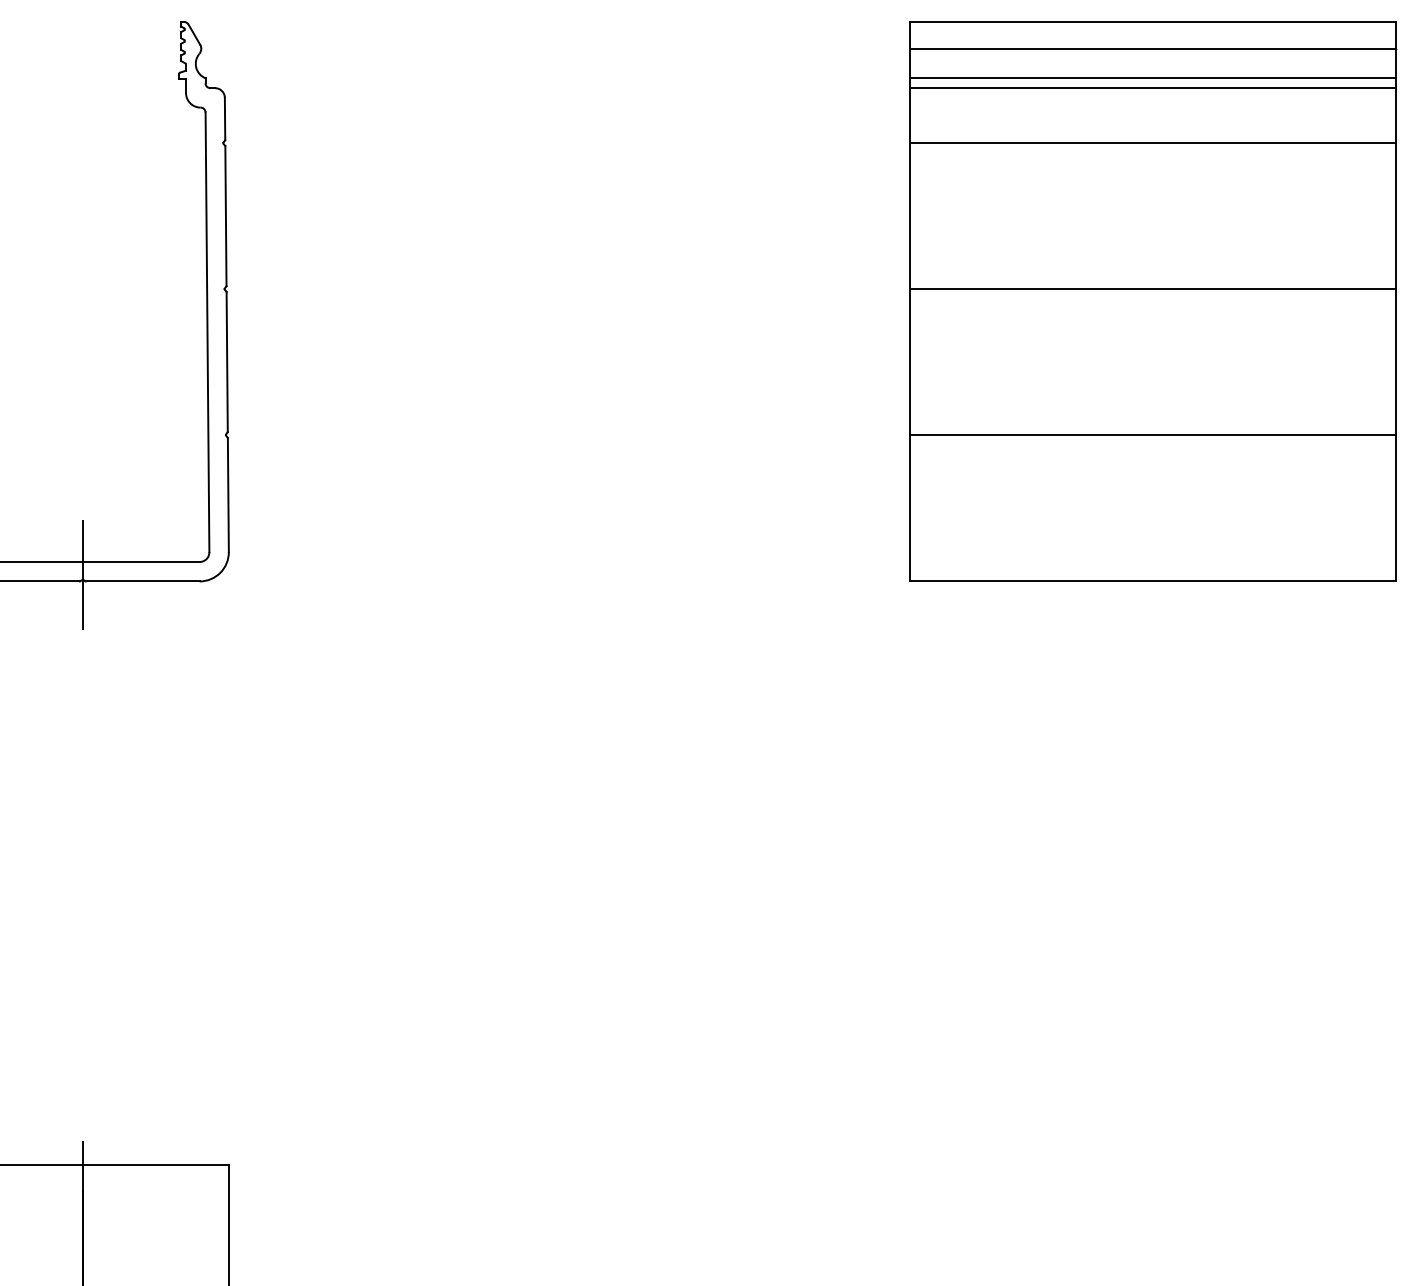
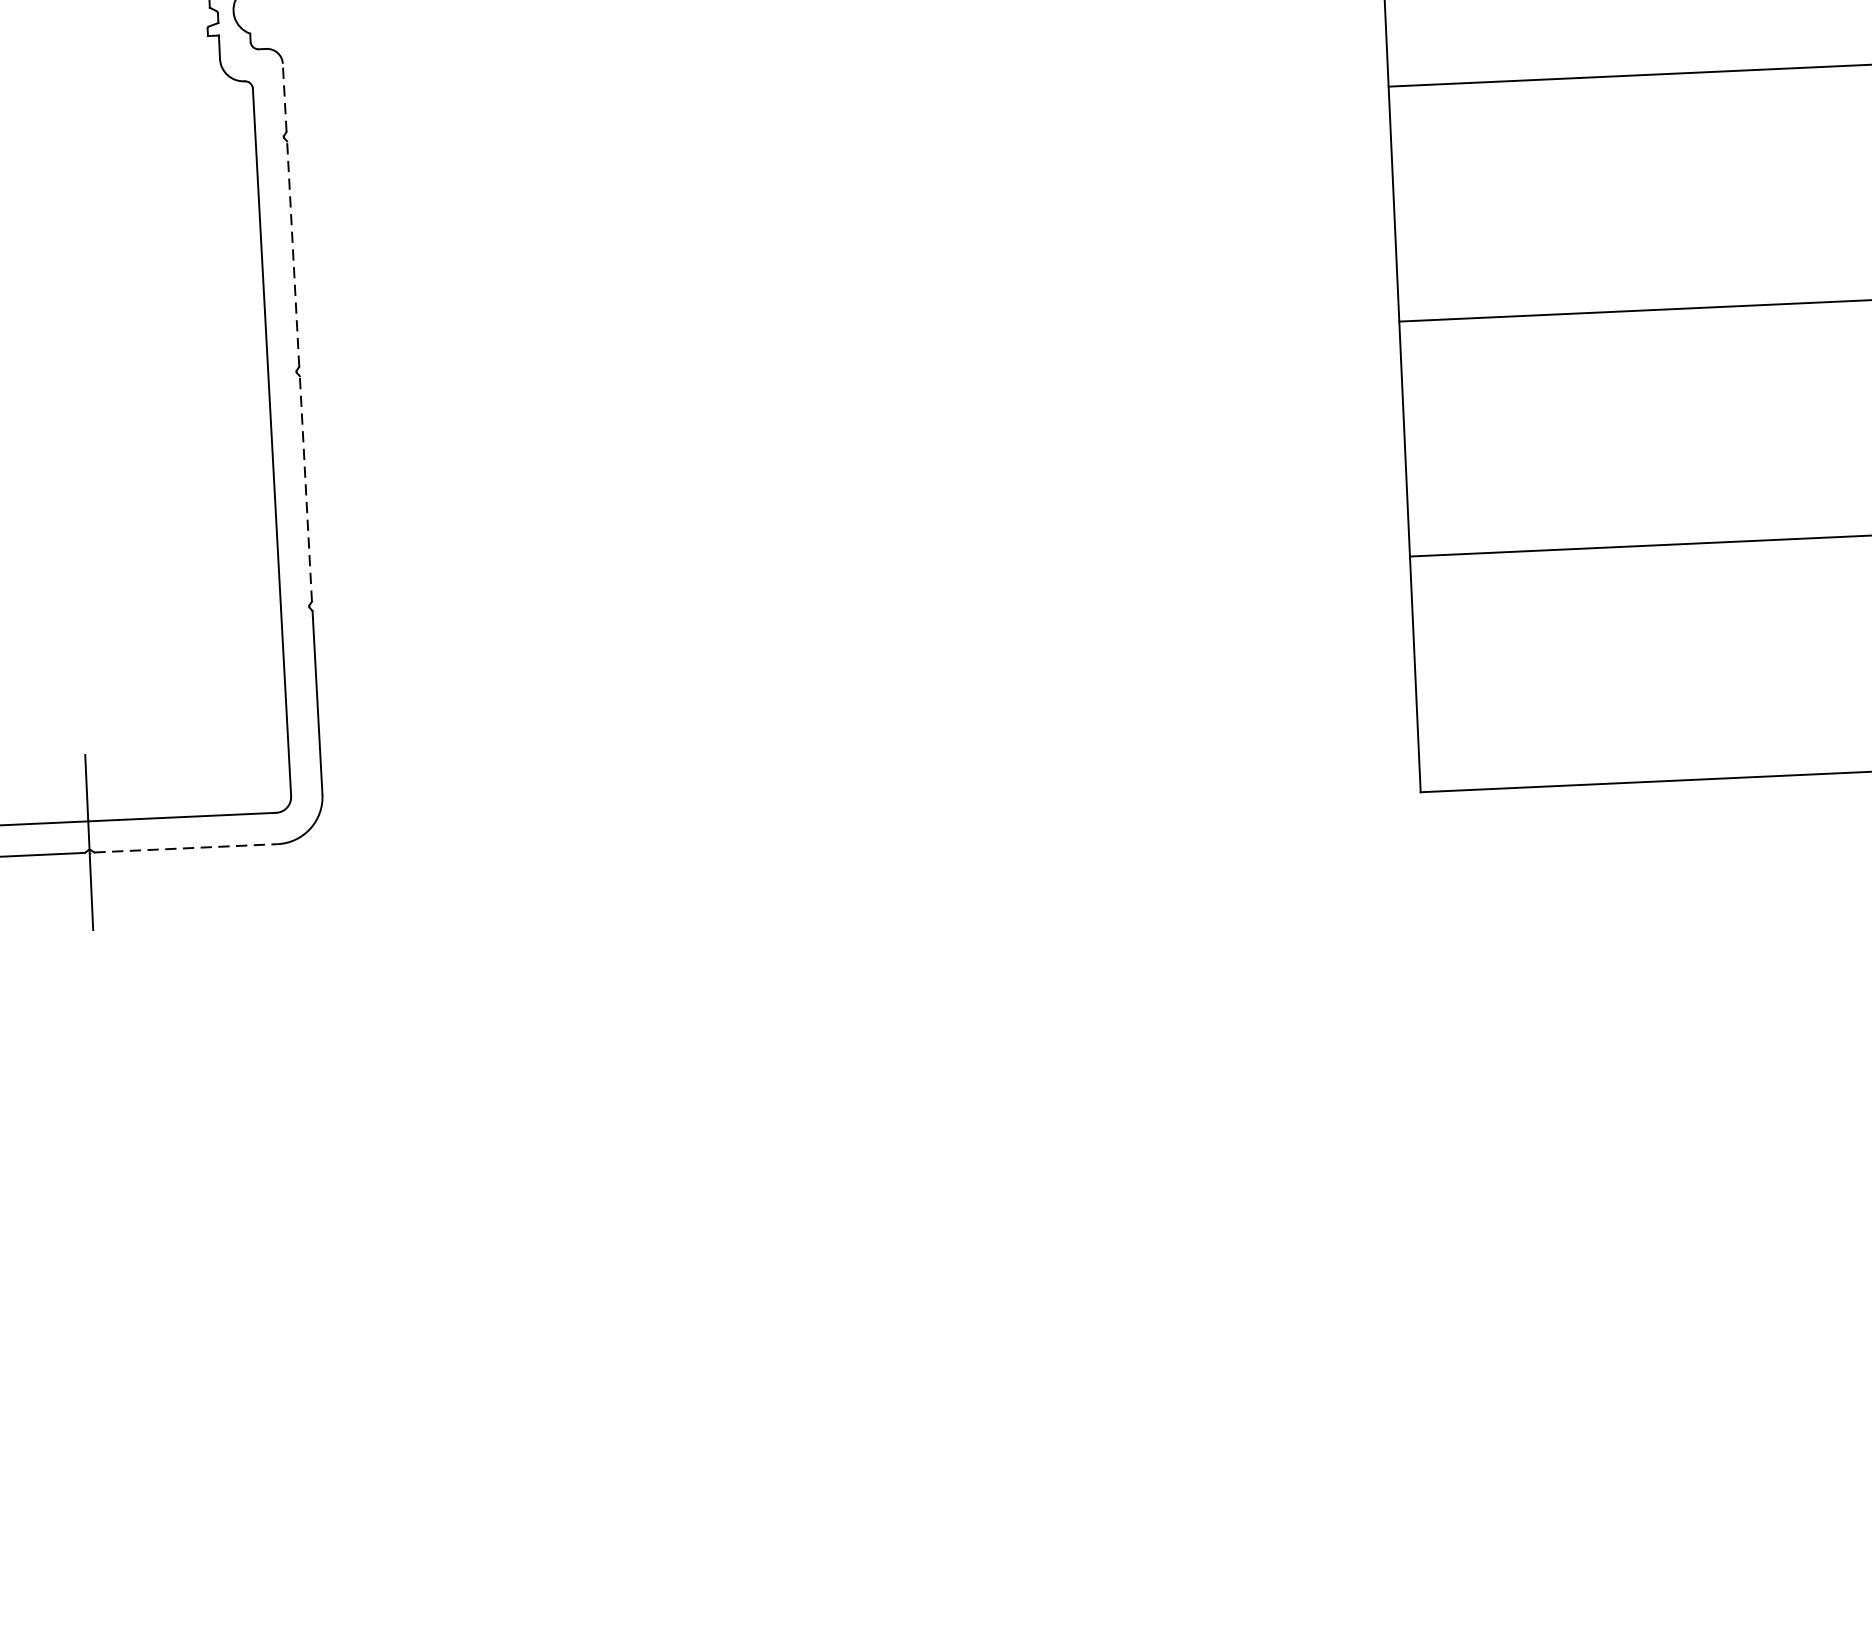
line: (225, 118) -> (285, 97), solid -> dashed
line: (225, 215) -> (292, 253), solid -> dashed
line: (227, 361) -> (306, 488), solid -> dashed
line: (142, 581) -> (185, 848), solid -> dashed

